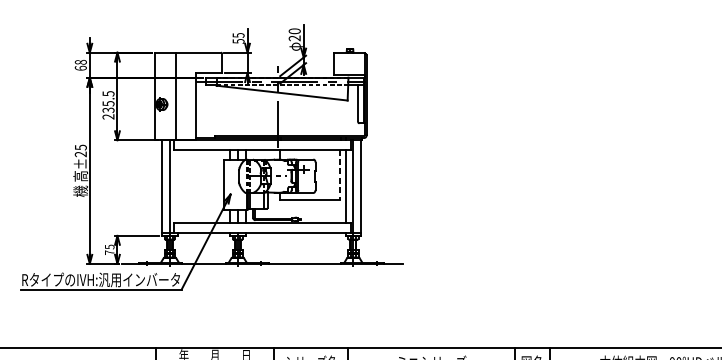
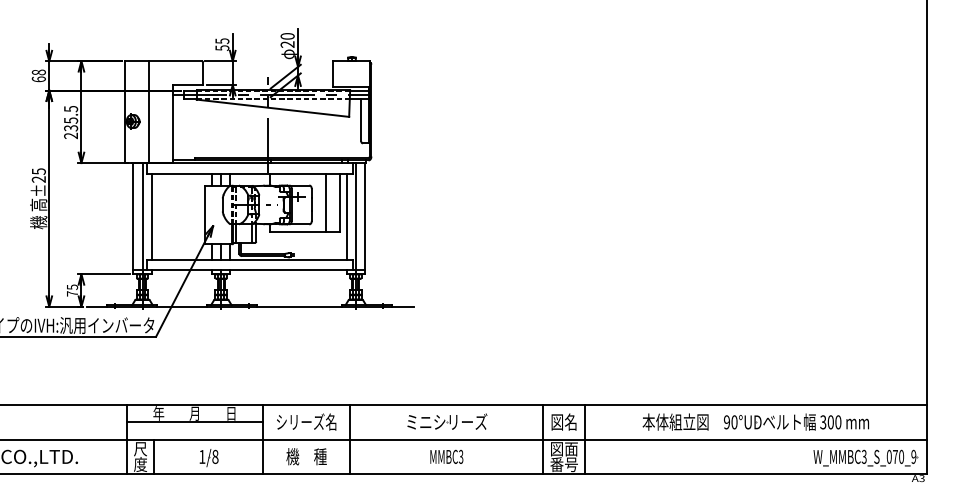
line: (328, 174) -> (326, 202), added
line: (339, 175) -> (339, 203), dashed -> solid
line: (177, 186) -> (151, 216), added

